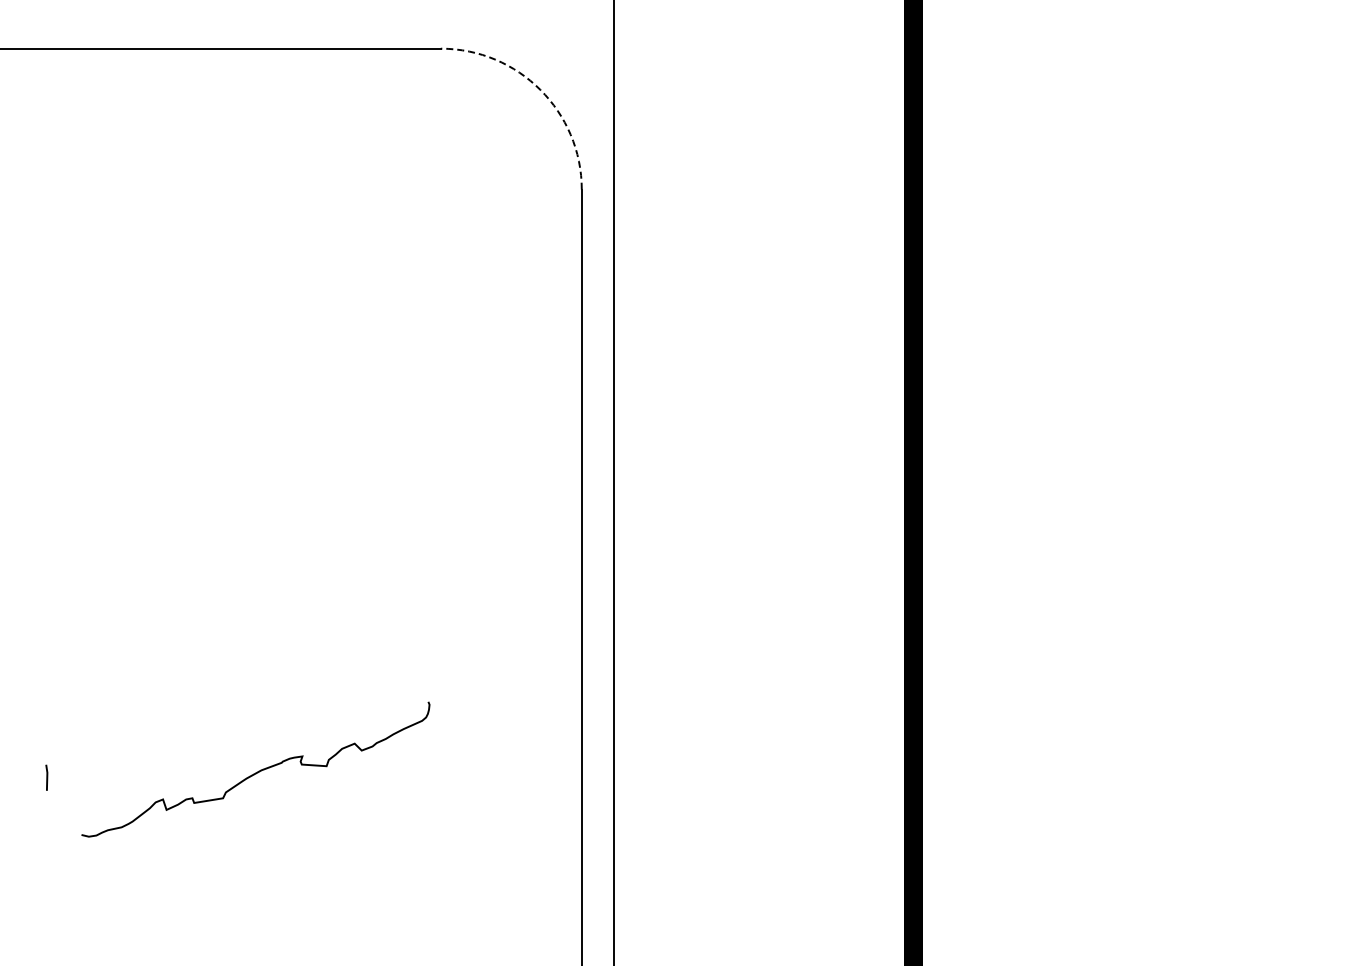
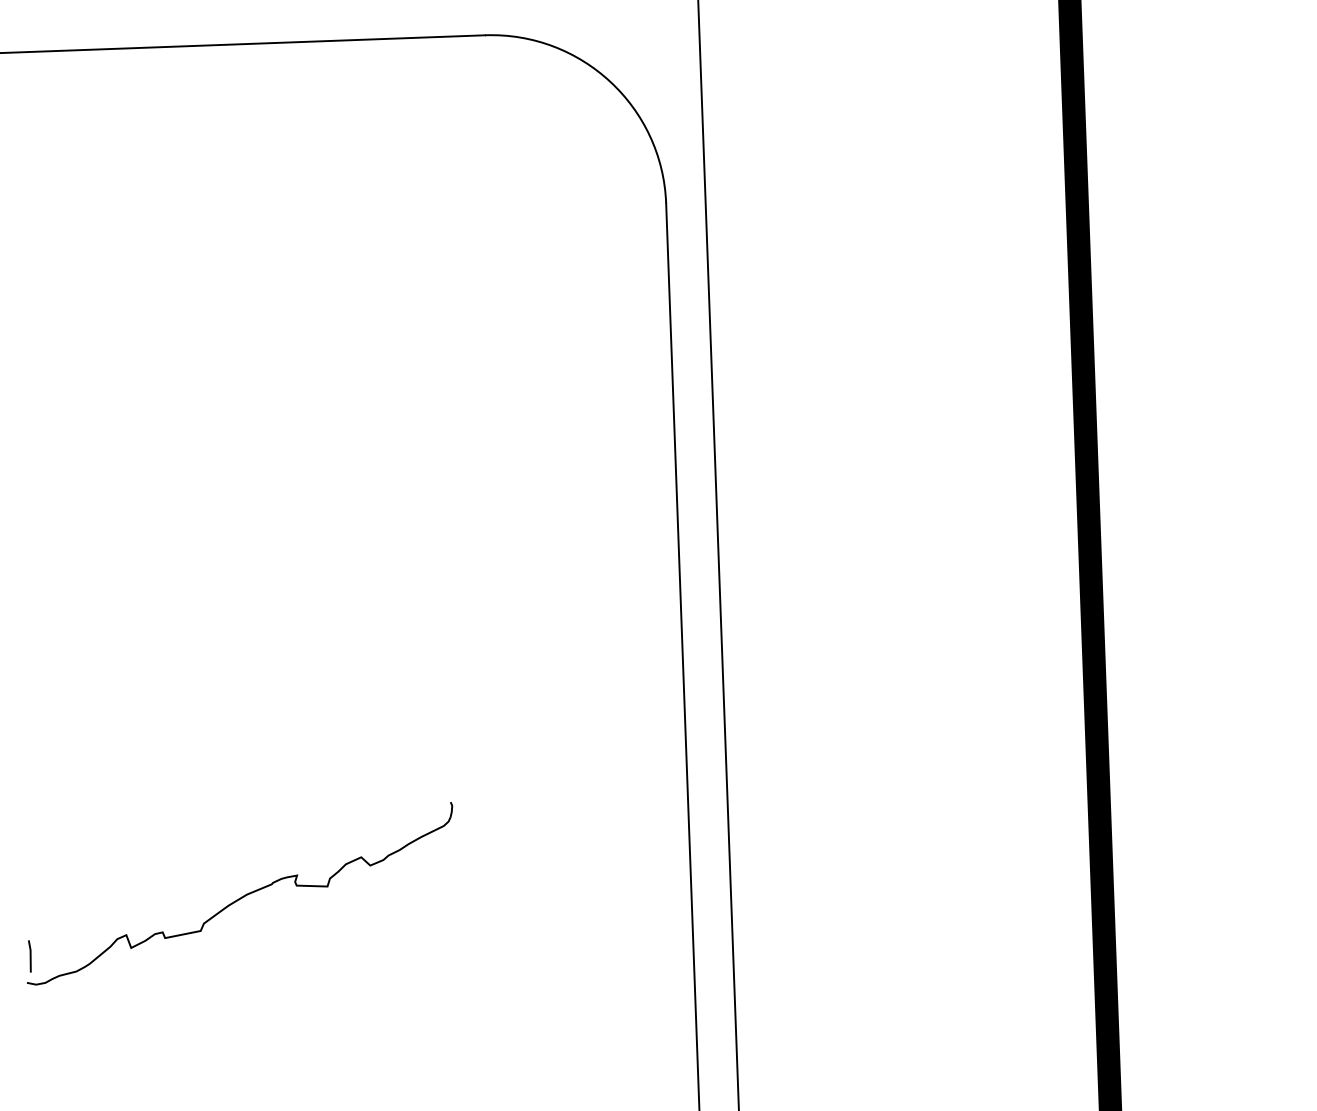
arc: (540, 89) -> (610, 81), dashed -> solid
curve: (257, 771) -> (242, 896), moved

